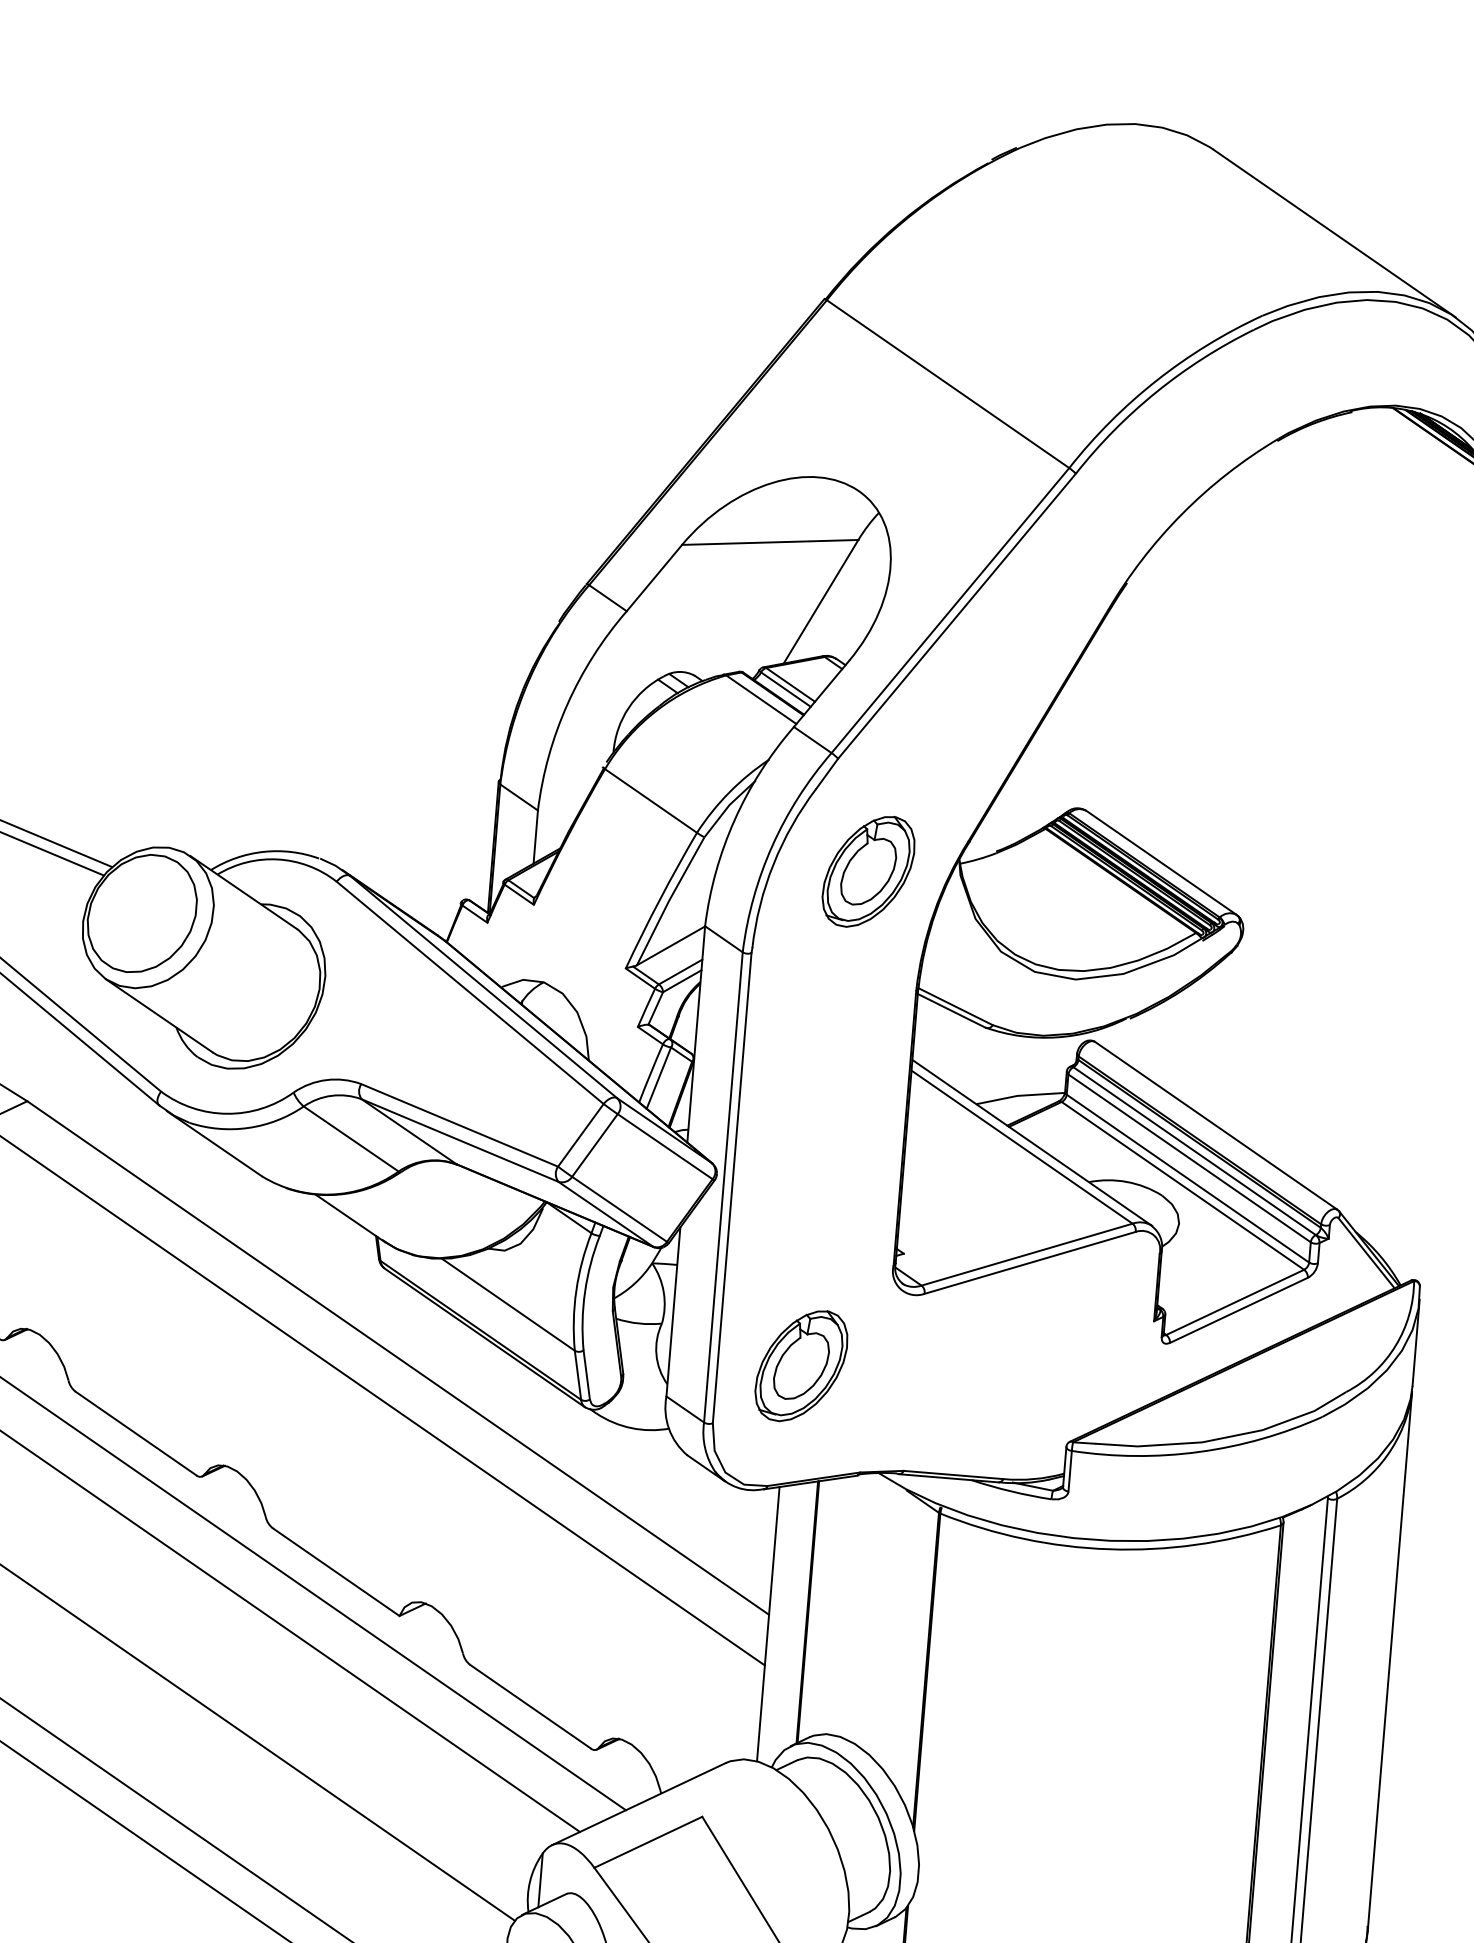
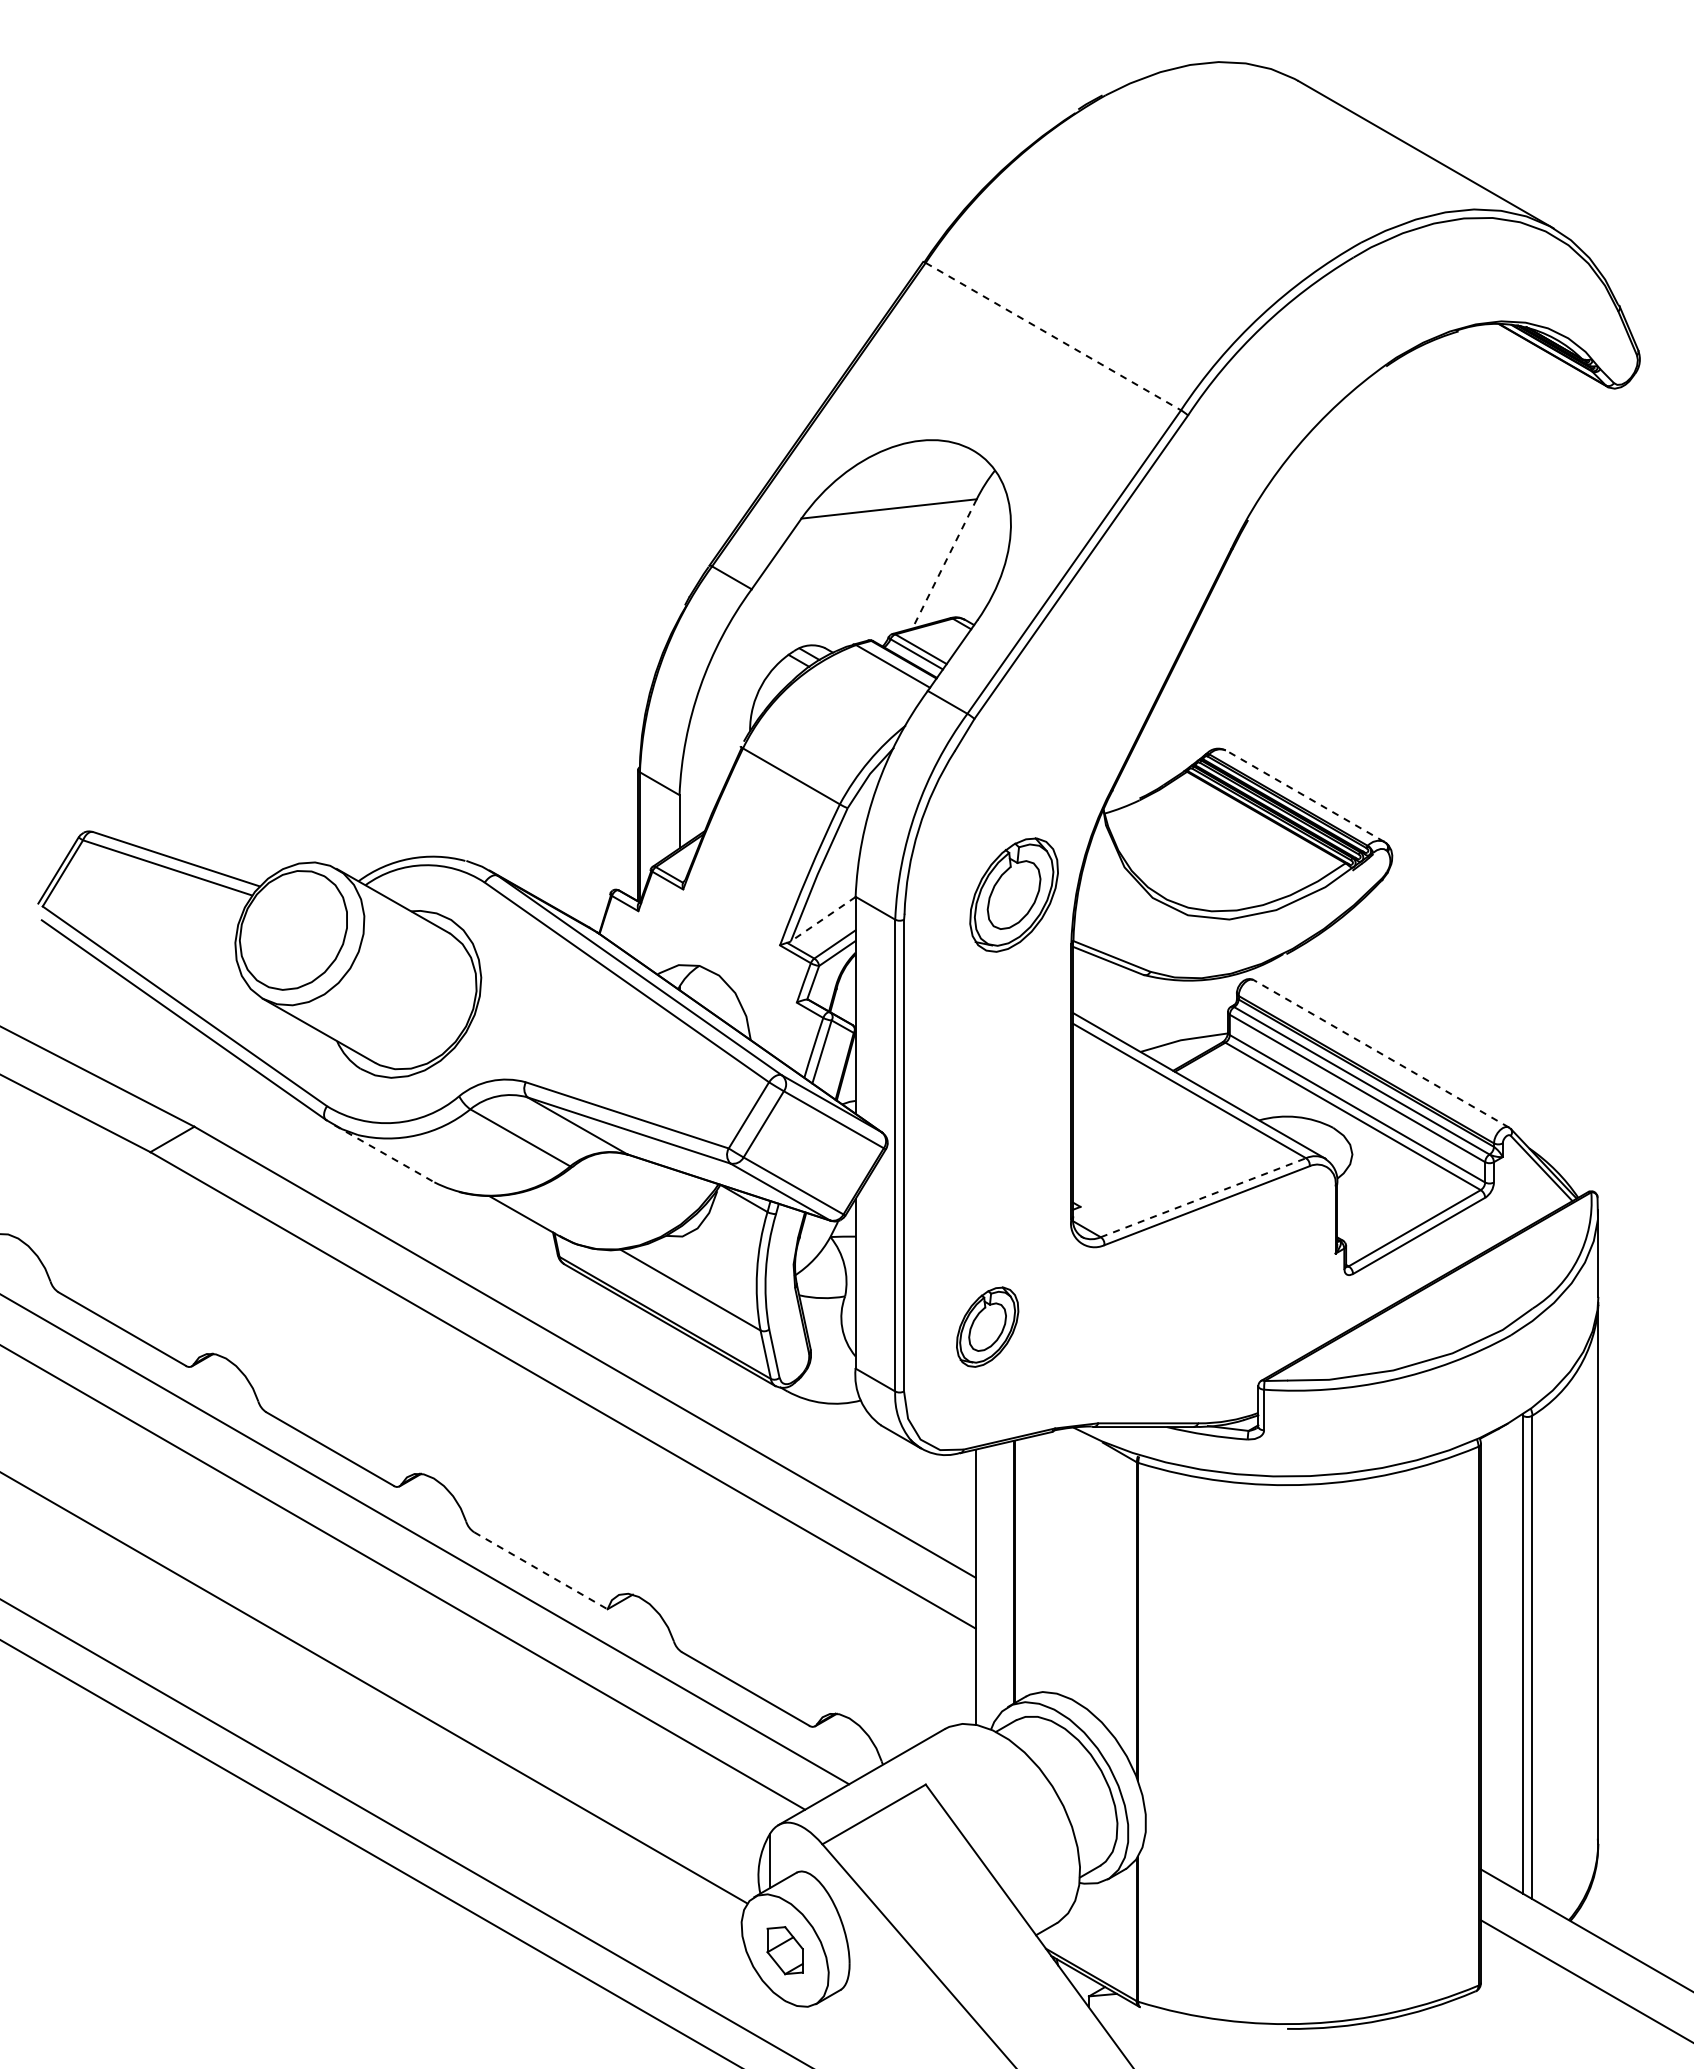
line: (948, 384) -> (1053, 336), solid -> dashed
line: (820, 602) -> (944, 564), solid -> dashed
line: (1160, 862) -> (1304, 795), solid -> dashed
part: (868, 871) -> (1013, 894), moved
line: (670, 946) -> (822, 919), solid -> dashed
line: (1215, 1125) -> (1380, 1053), solid -> dashed
line: (214, 1143) -> (384, 1153), solid -> dashed
line: (1027, 1254) -> (1203, 1197), solid -> dashed
part: (801, 1365) -> (987, 1326), size x0.7
line: (335, 1571) -> (540, 1570), solid -> dashed

